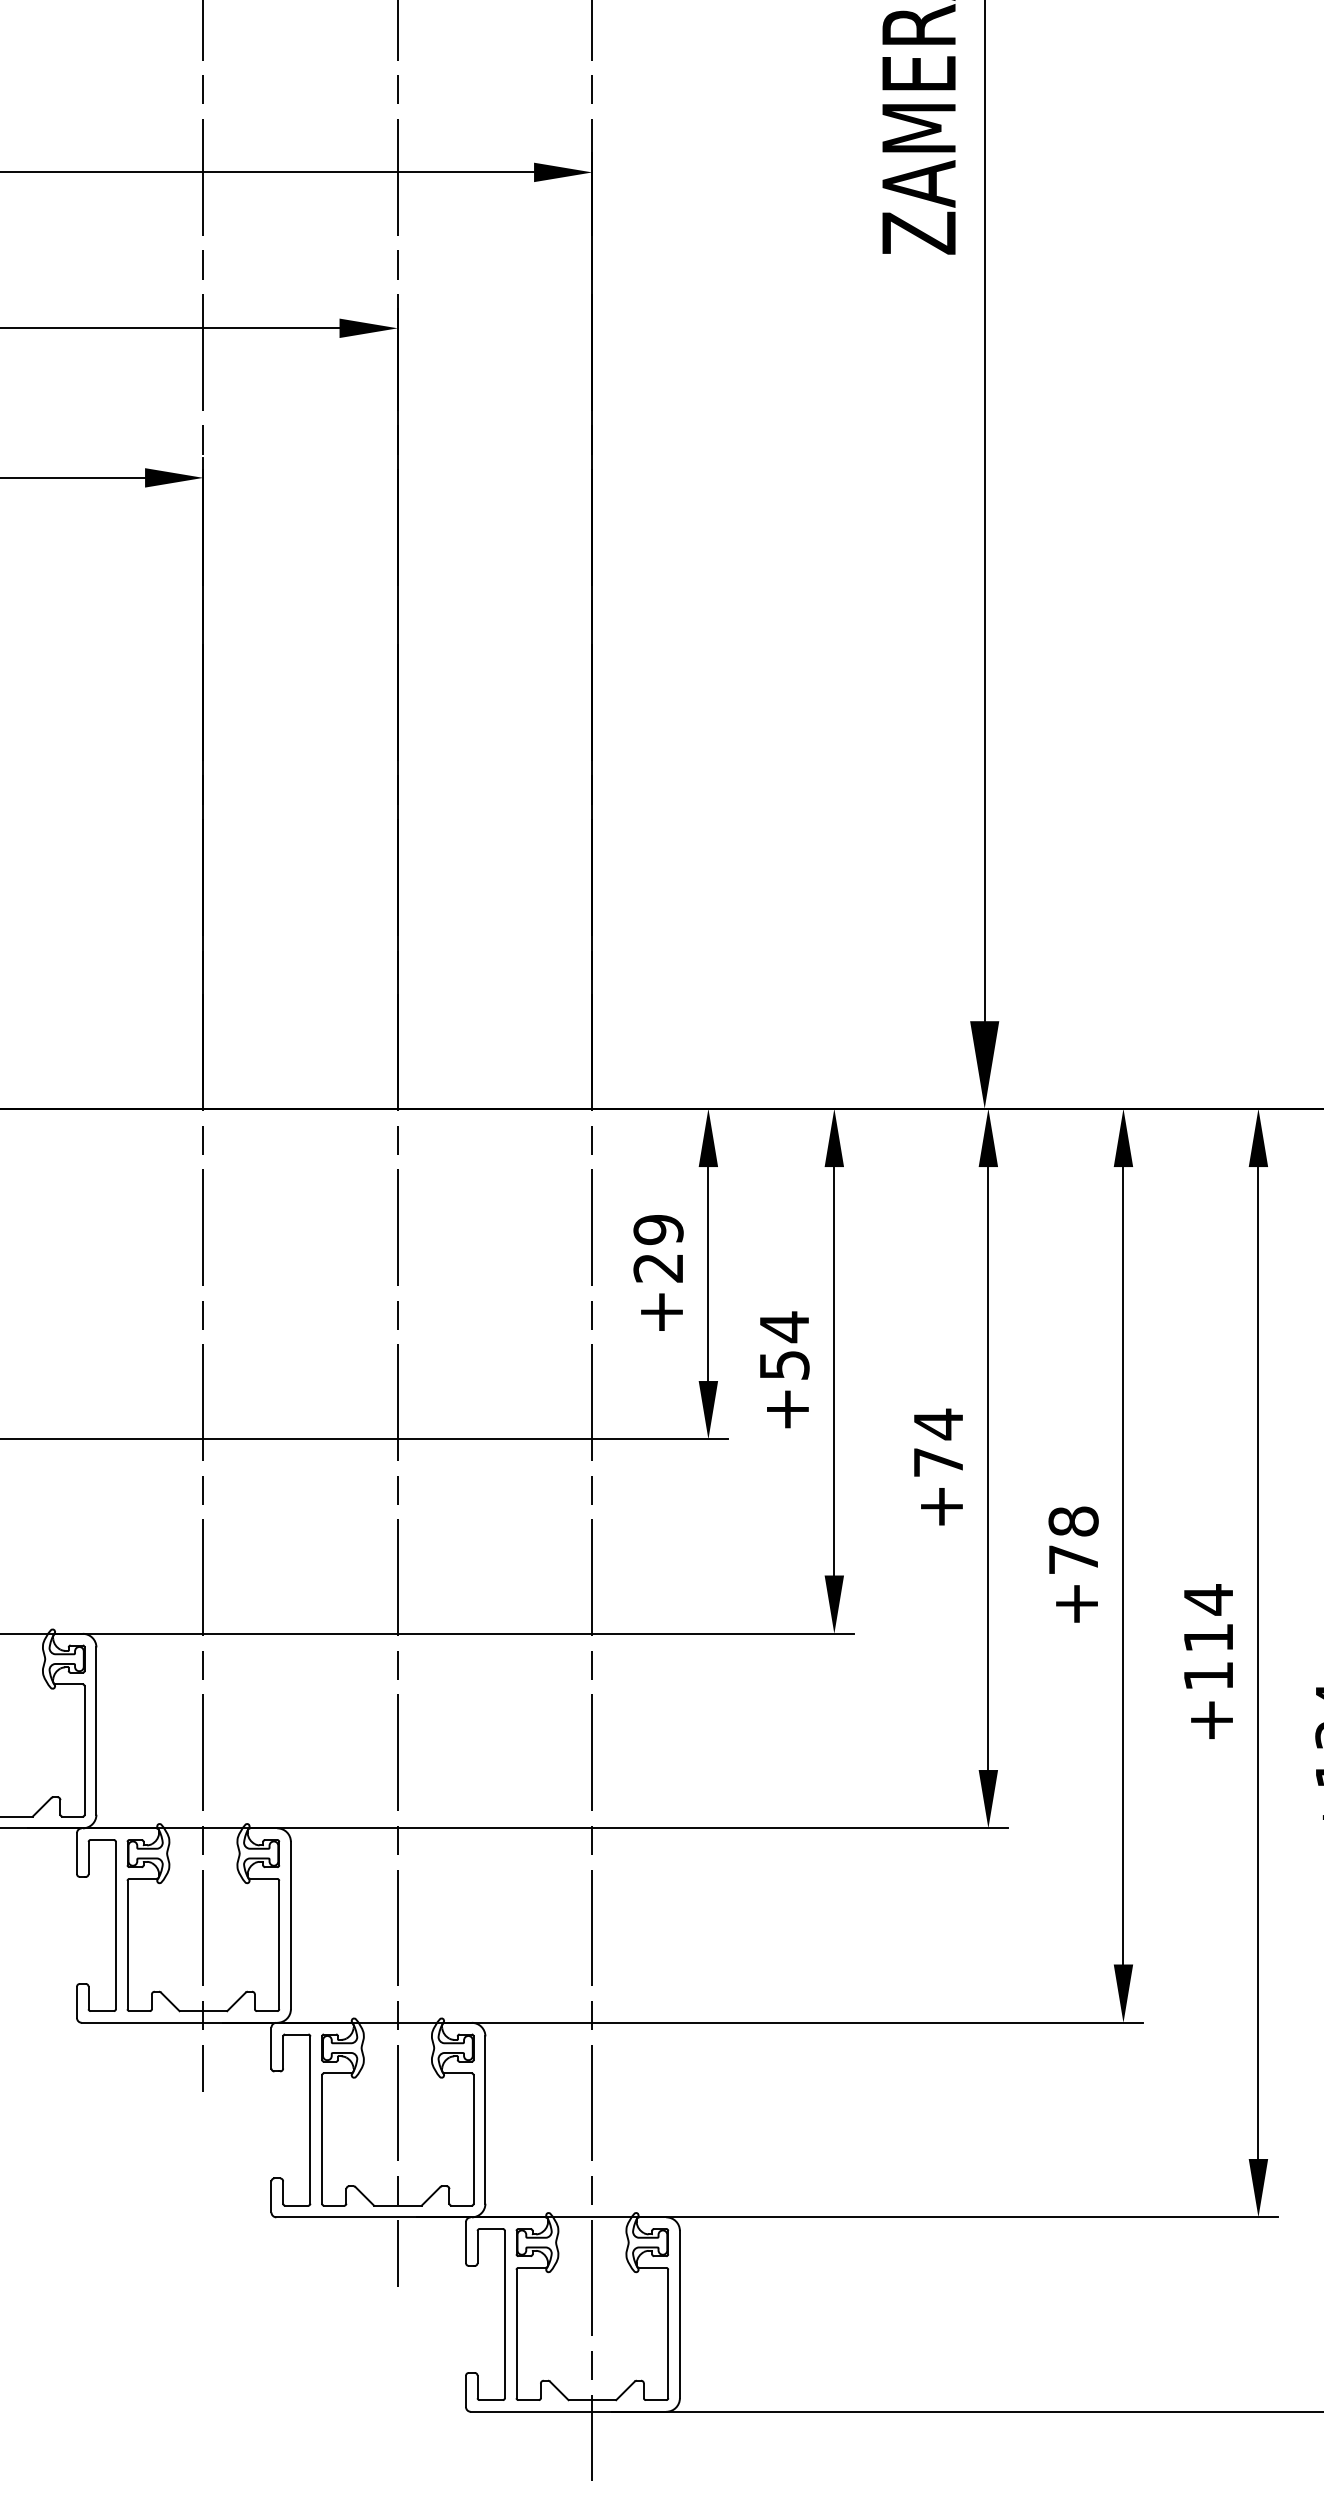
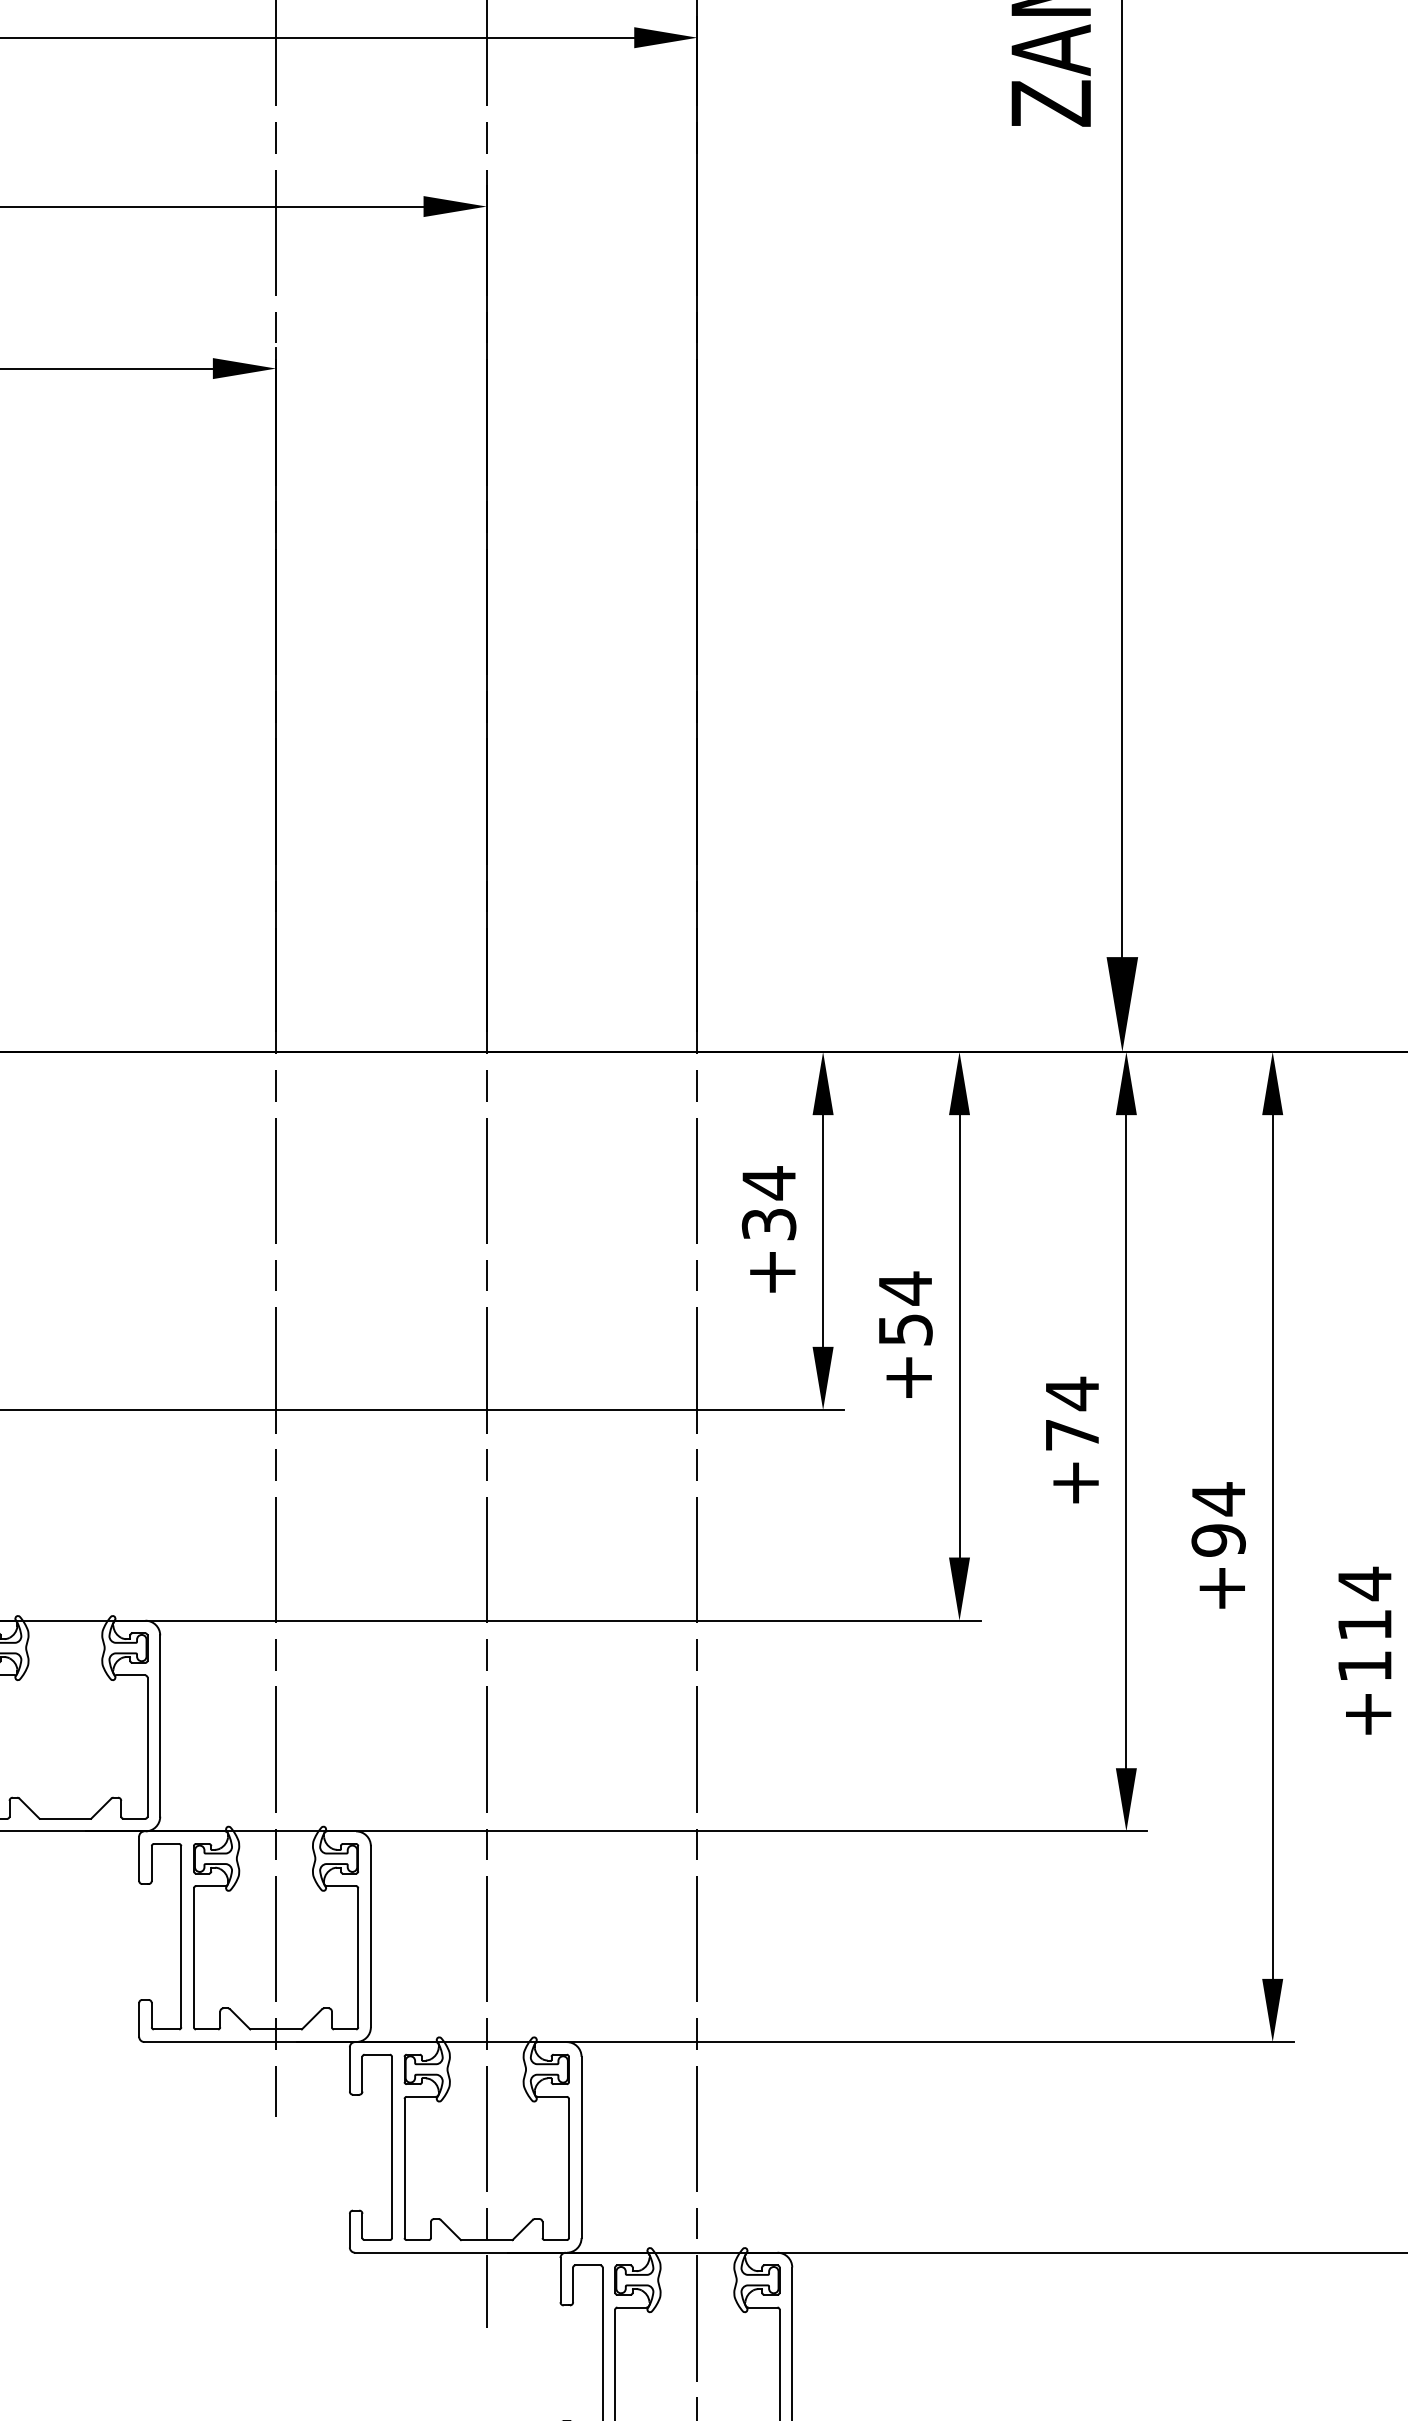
text: (658, 1248) -> (769, 1203), +29 -> +34
text: (1073, 1539) -> (1218, 1518), +78 -> +94

